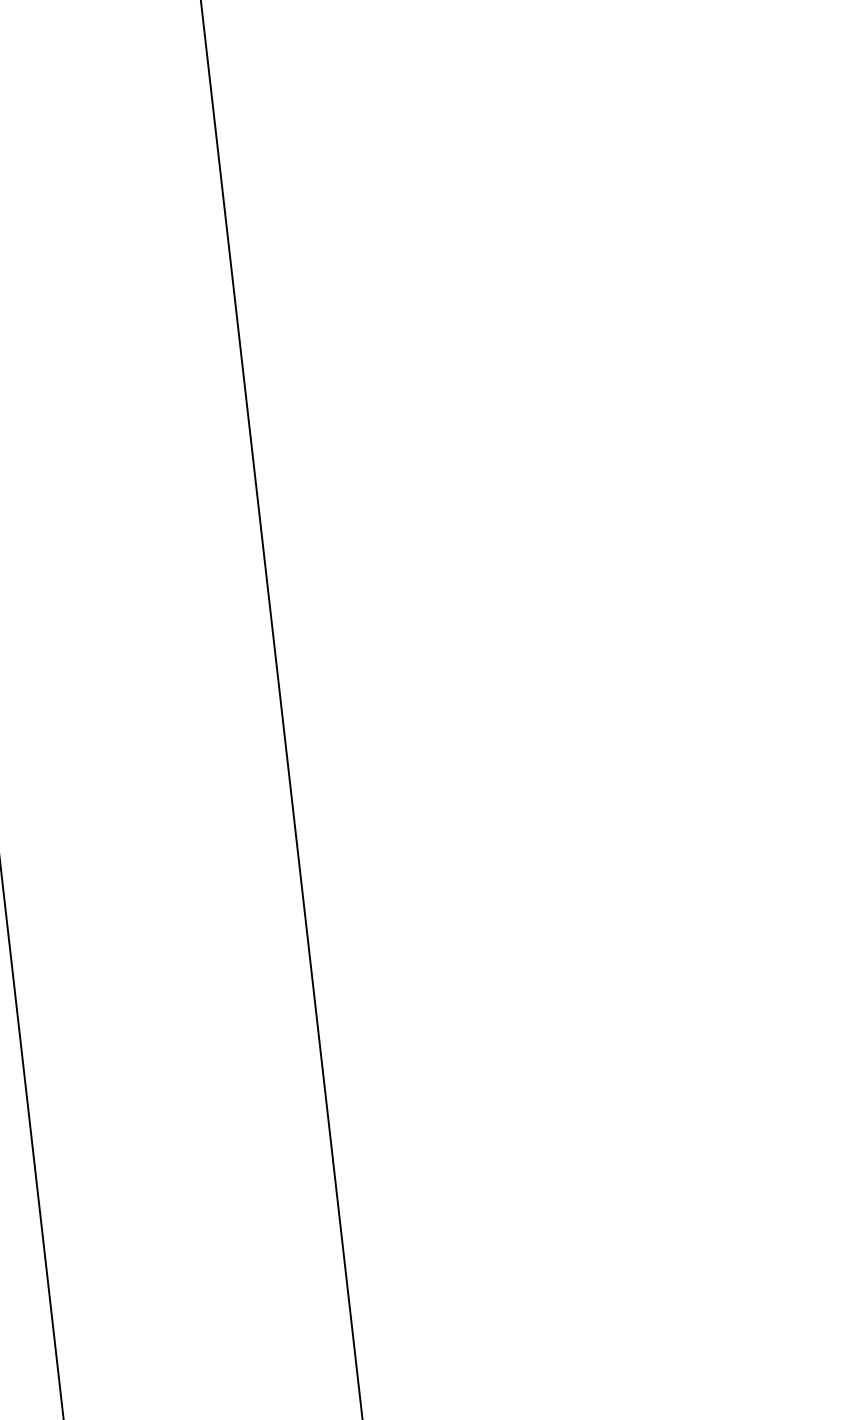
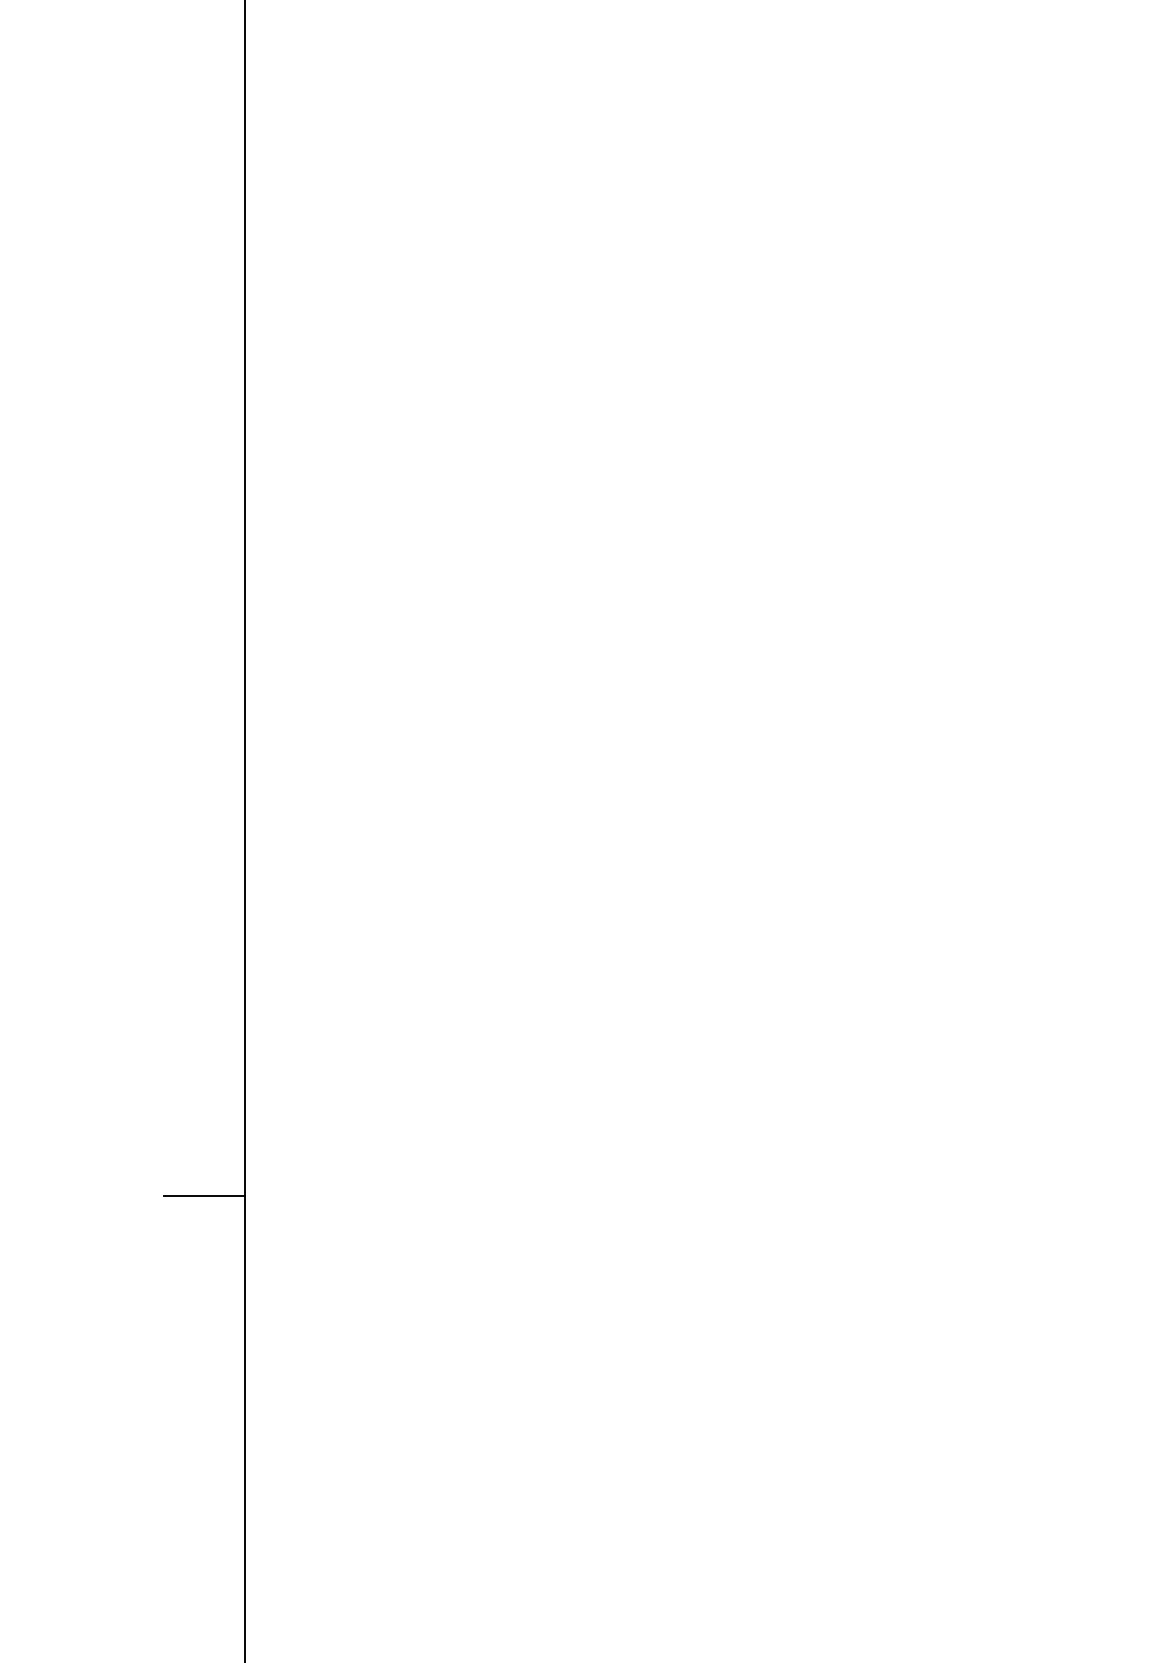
line: (281, 1035) -> (204, 1195), added

